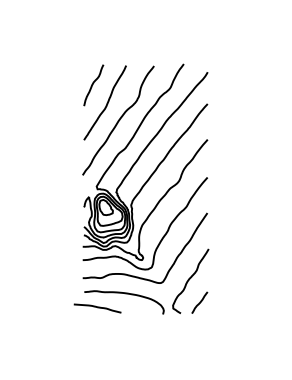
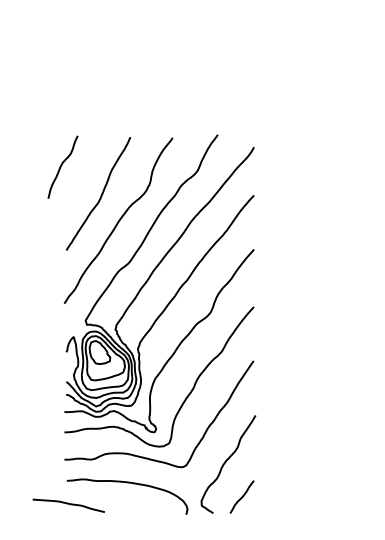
curve: (93, 85) -> (62, 167), moved
curve: (97, 308) -> (68, 505), moved

